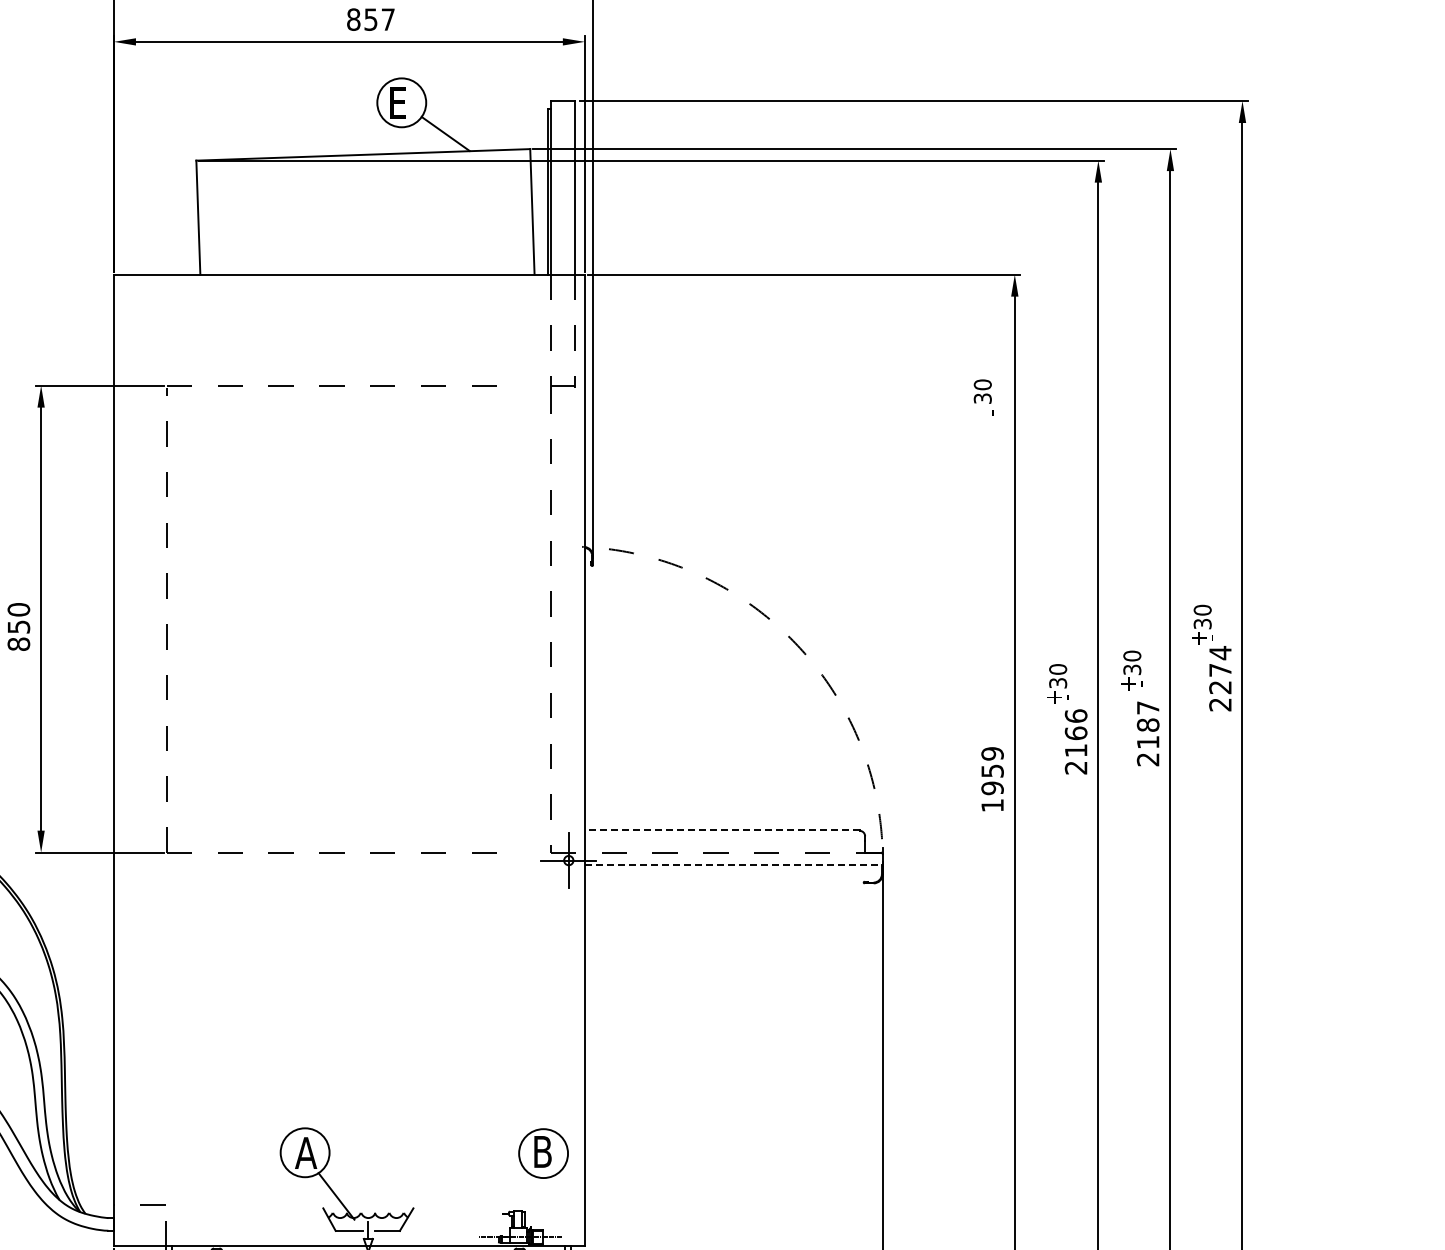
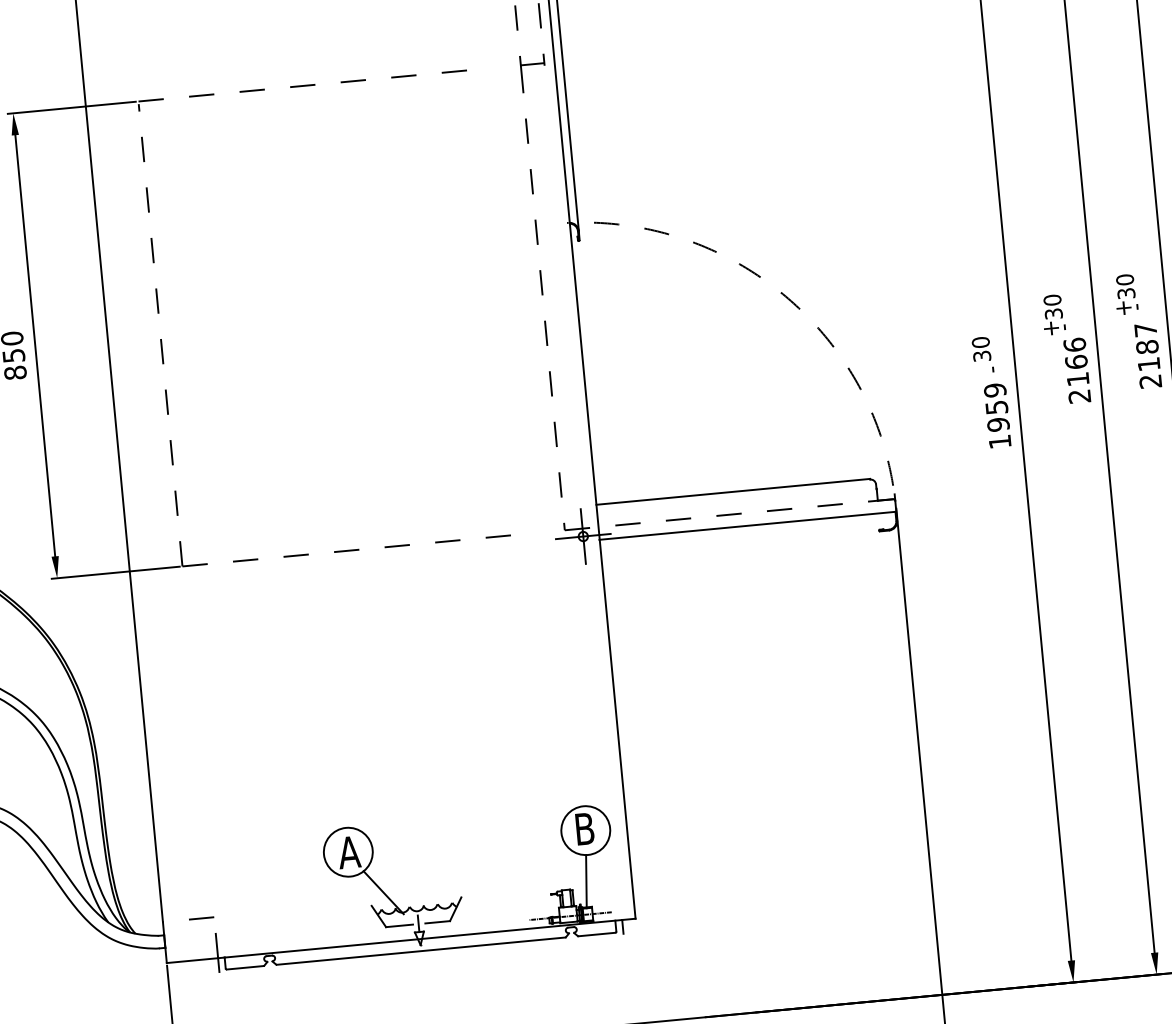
text: (983, 397) -> (982, 355), moved
line: (721, 830) -> (732, 492), dashed -> solid
line: (733, 865) -> (747, 525), dashed -> solid
line: (539, 1204) -> (586, 881), added

